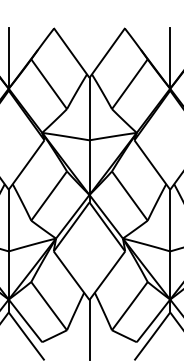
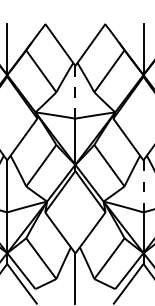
line: (89, 109) -> (75, 92), solid -> dashed
line: (170, 220) -> (143, 186), solid -> dashed

